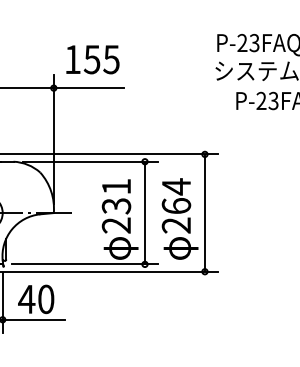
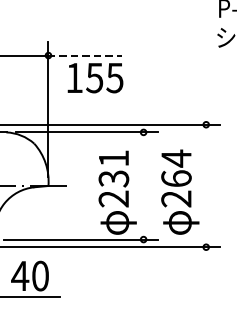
text: (92, 59) -> (95, 77), moved
line: (89, 88) -> (85, 55), solid -> dashed
line: (144, 212) -> (143, 185), removed
line: (204, 212) -> (205, 185), removed

